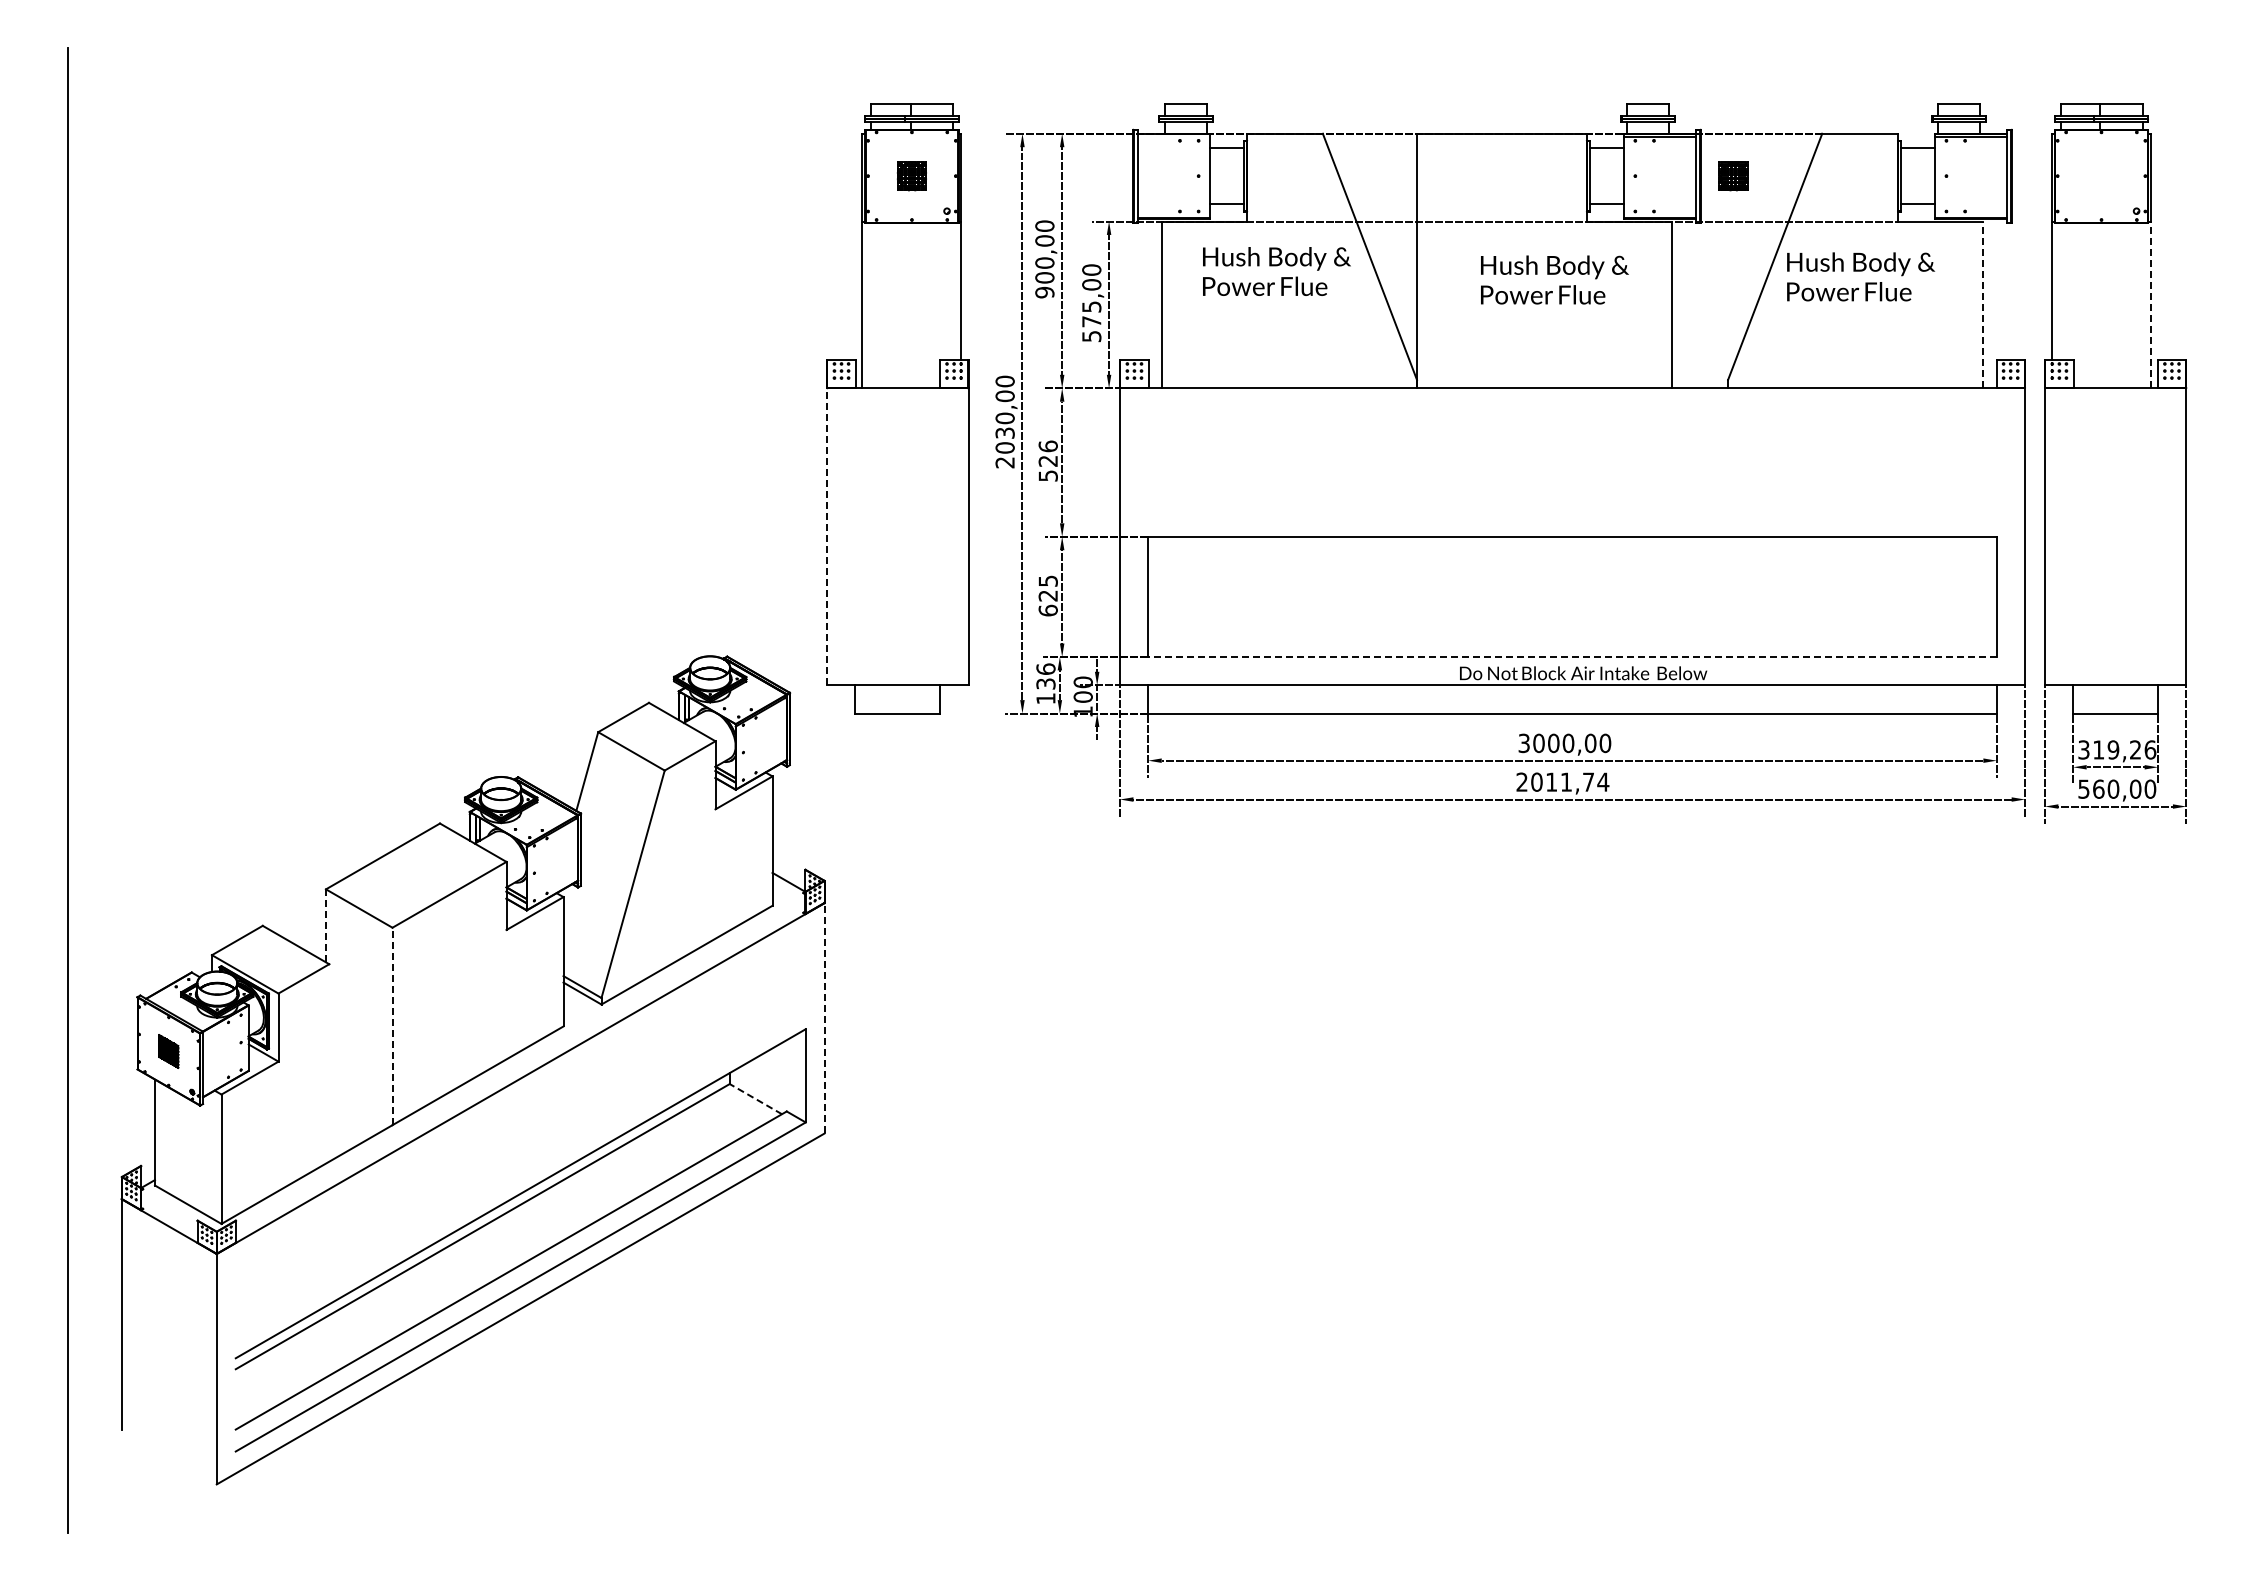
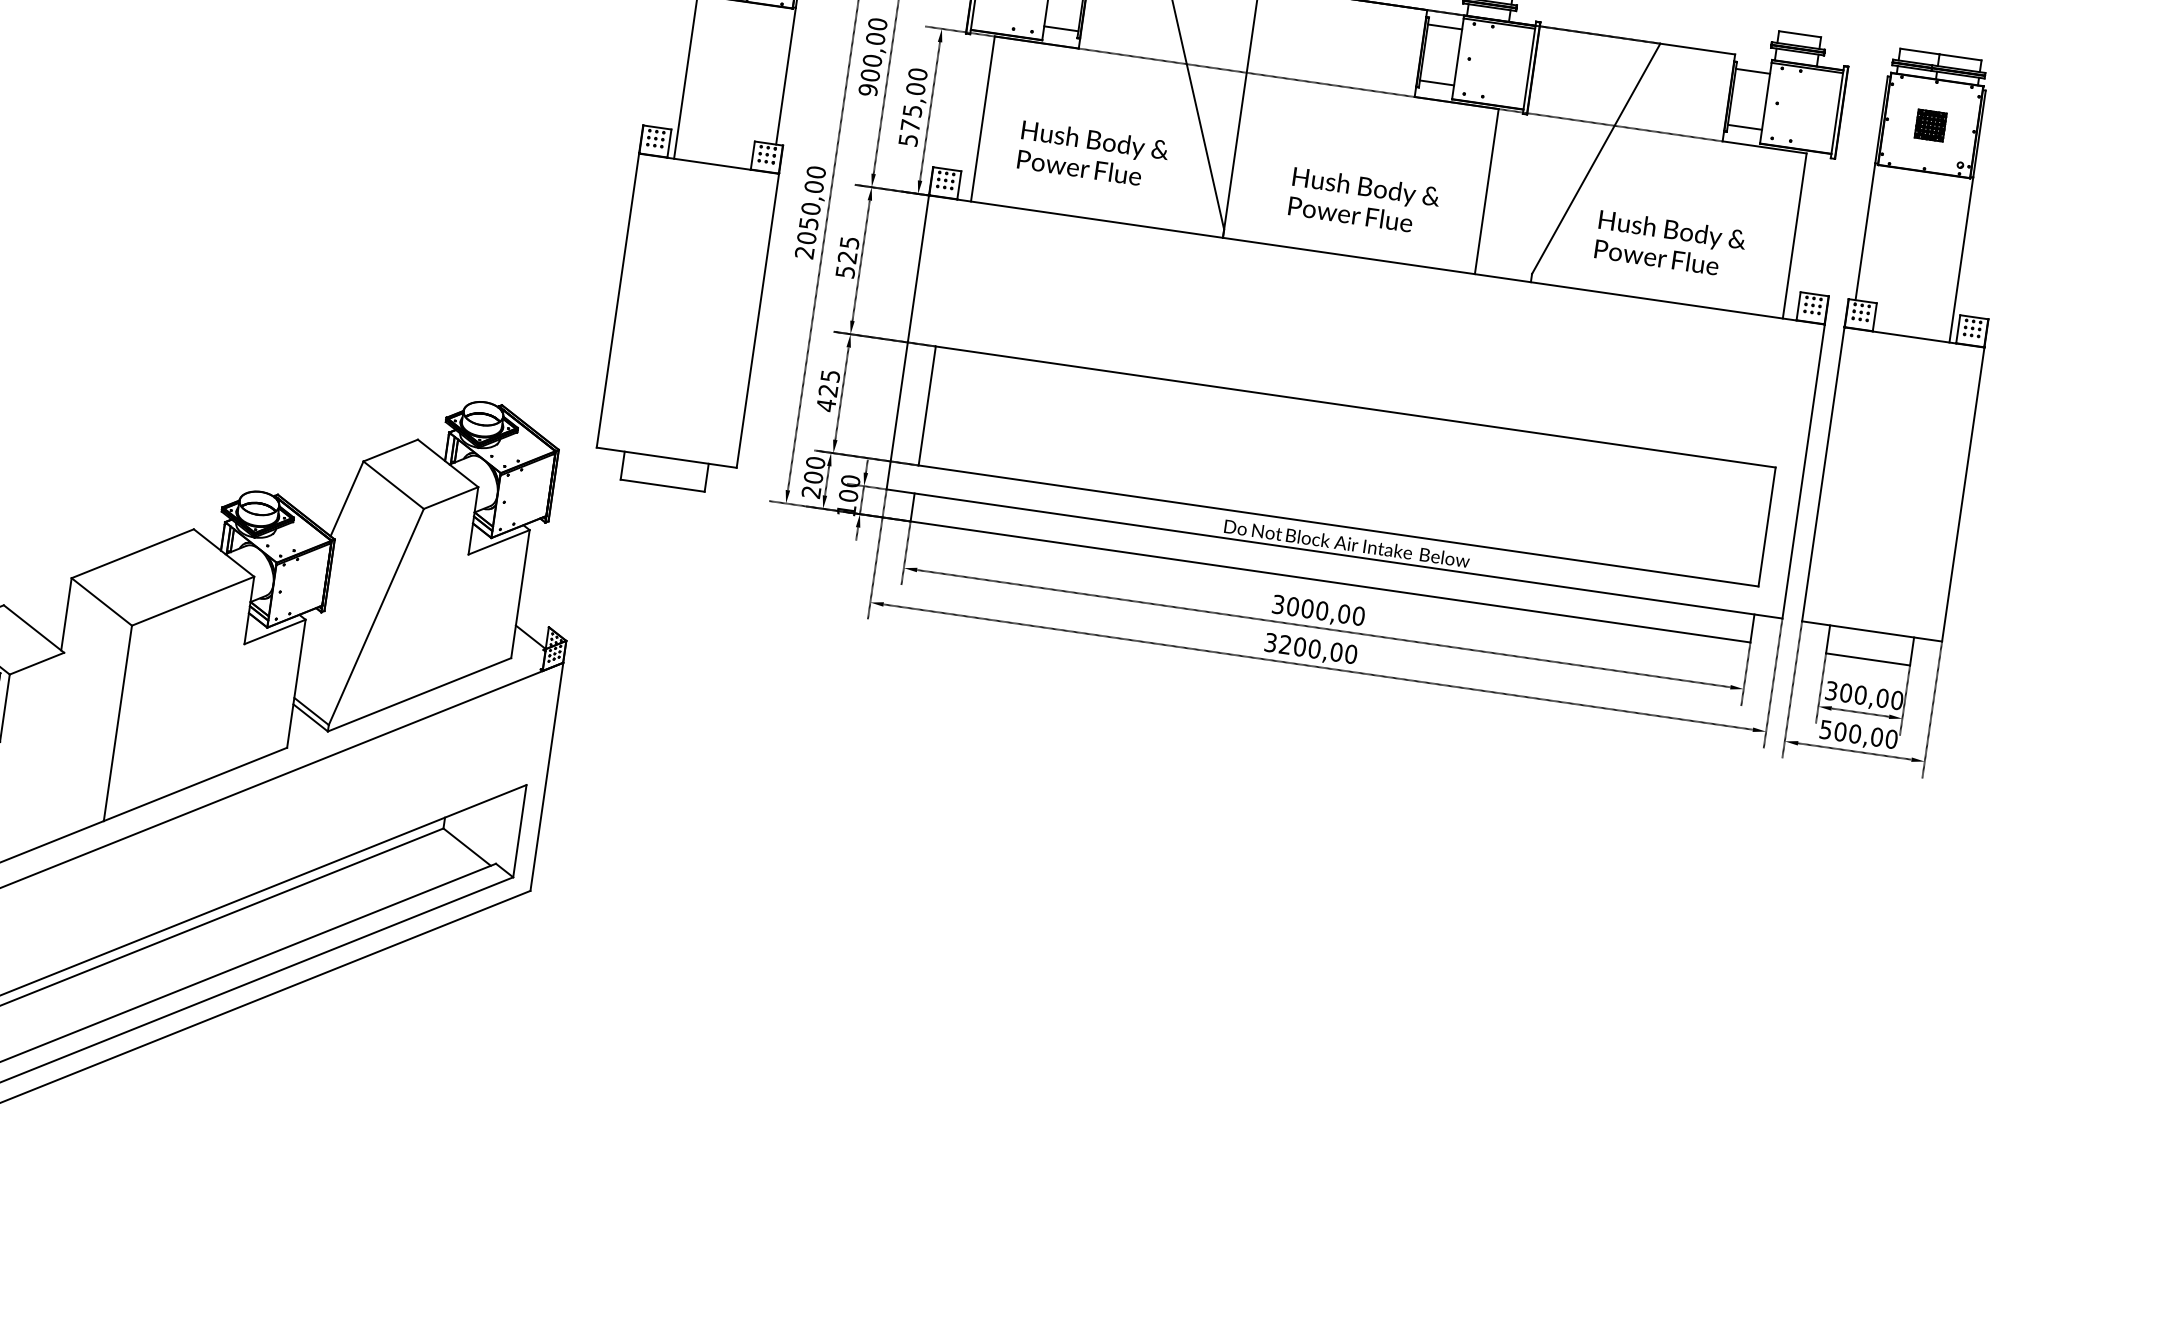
part: (1733, 176) -> (1930, 125), moved
text: (1276, 271) -> (1092, 154), moved
text: (1861, 276) -> (1671, 244), moved
text: (1554, 279) -> (1364, 200), moved
line: (1982, 304) -> (1794, 235), dashed -> solid
line: (2151, 304) -> (1961, 259), dashed -> solid
text: (1004, 432) -> (808, 222), 2030,00 -> 2050,00
text: (1047, 446) -> (848, 242), 526 -> 525
line: (827, 536) -> (618, 300), dashed -> solid
text: (1047, 610) -> (825, 405), 625 -> 425
line: (1572, 656) -> (1338, 525), dashed -> solid
text: (1045, 683) -> (813, 477), 136 -> 200
text: (2124, 749) -> (1871, 696), 319,26 -> 300,00
text: (1562, 781) -> (1310, 647), 2011,74 -> 3200,00
text: (2098, 788) -> (1840, 731), 560,00 -> 500,00
line: (326, 925) -> (66, 614), dashed -> solid
line: (824, 1017) -> (546, 776), dashed -> solid
line: (392, 1026) -> (117, 723), dashed -> solid
line: (755, 1098) -> (466, 846), dashed -> solid

